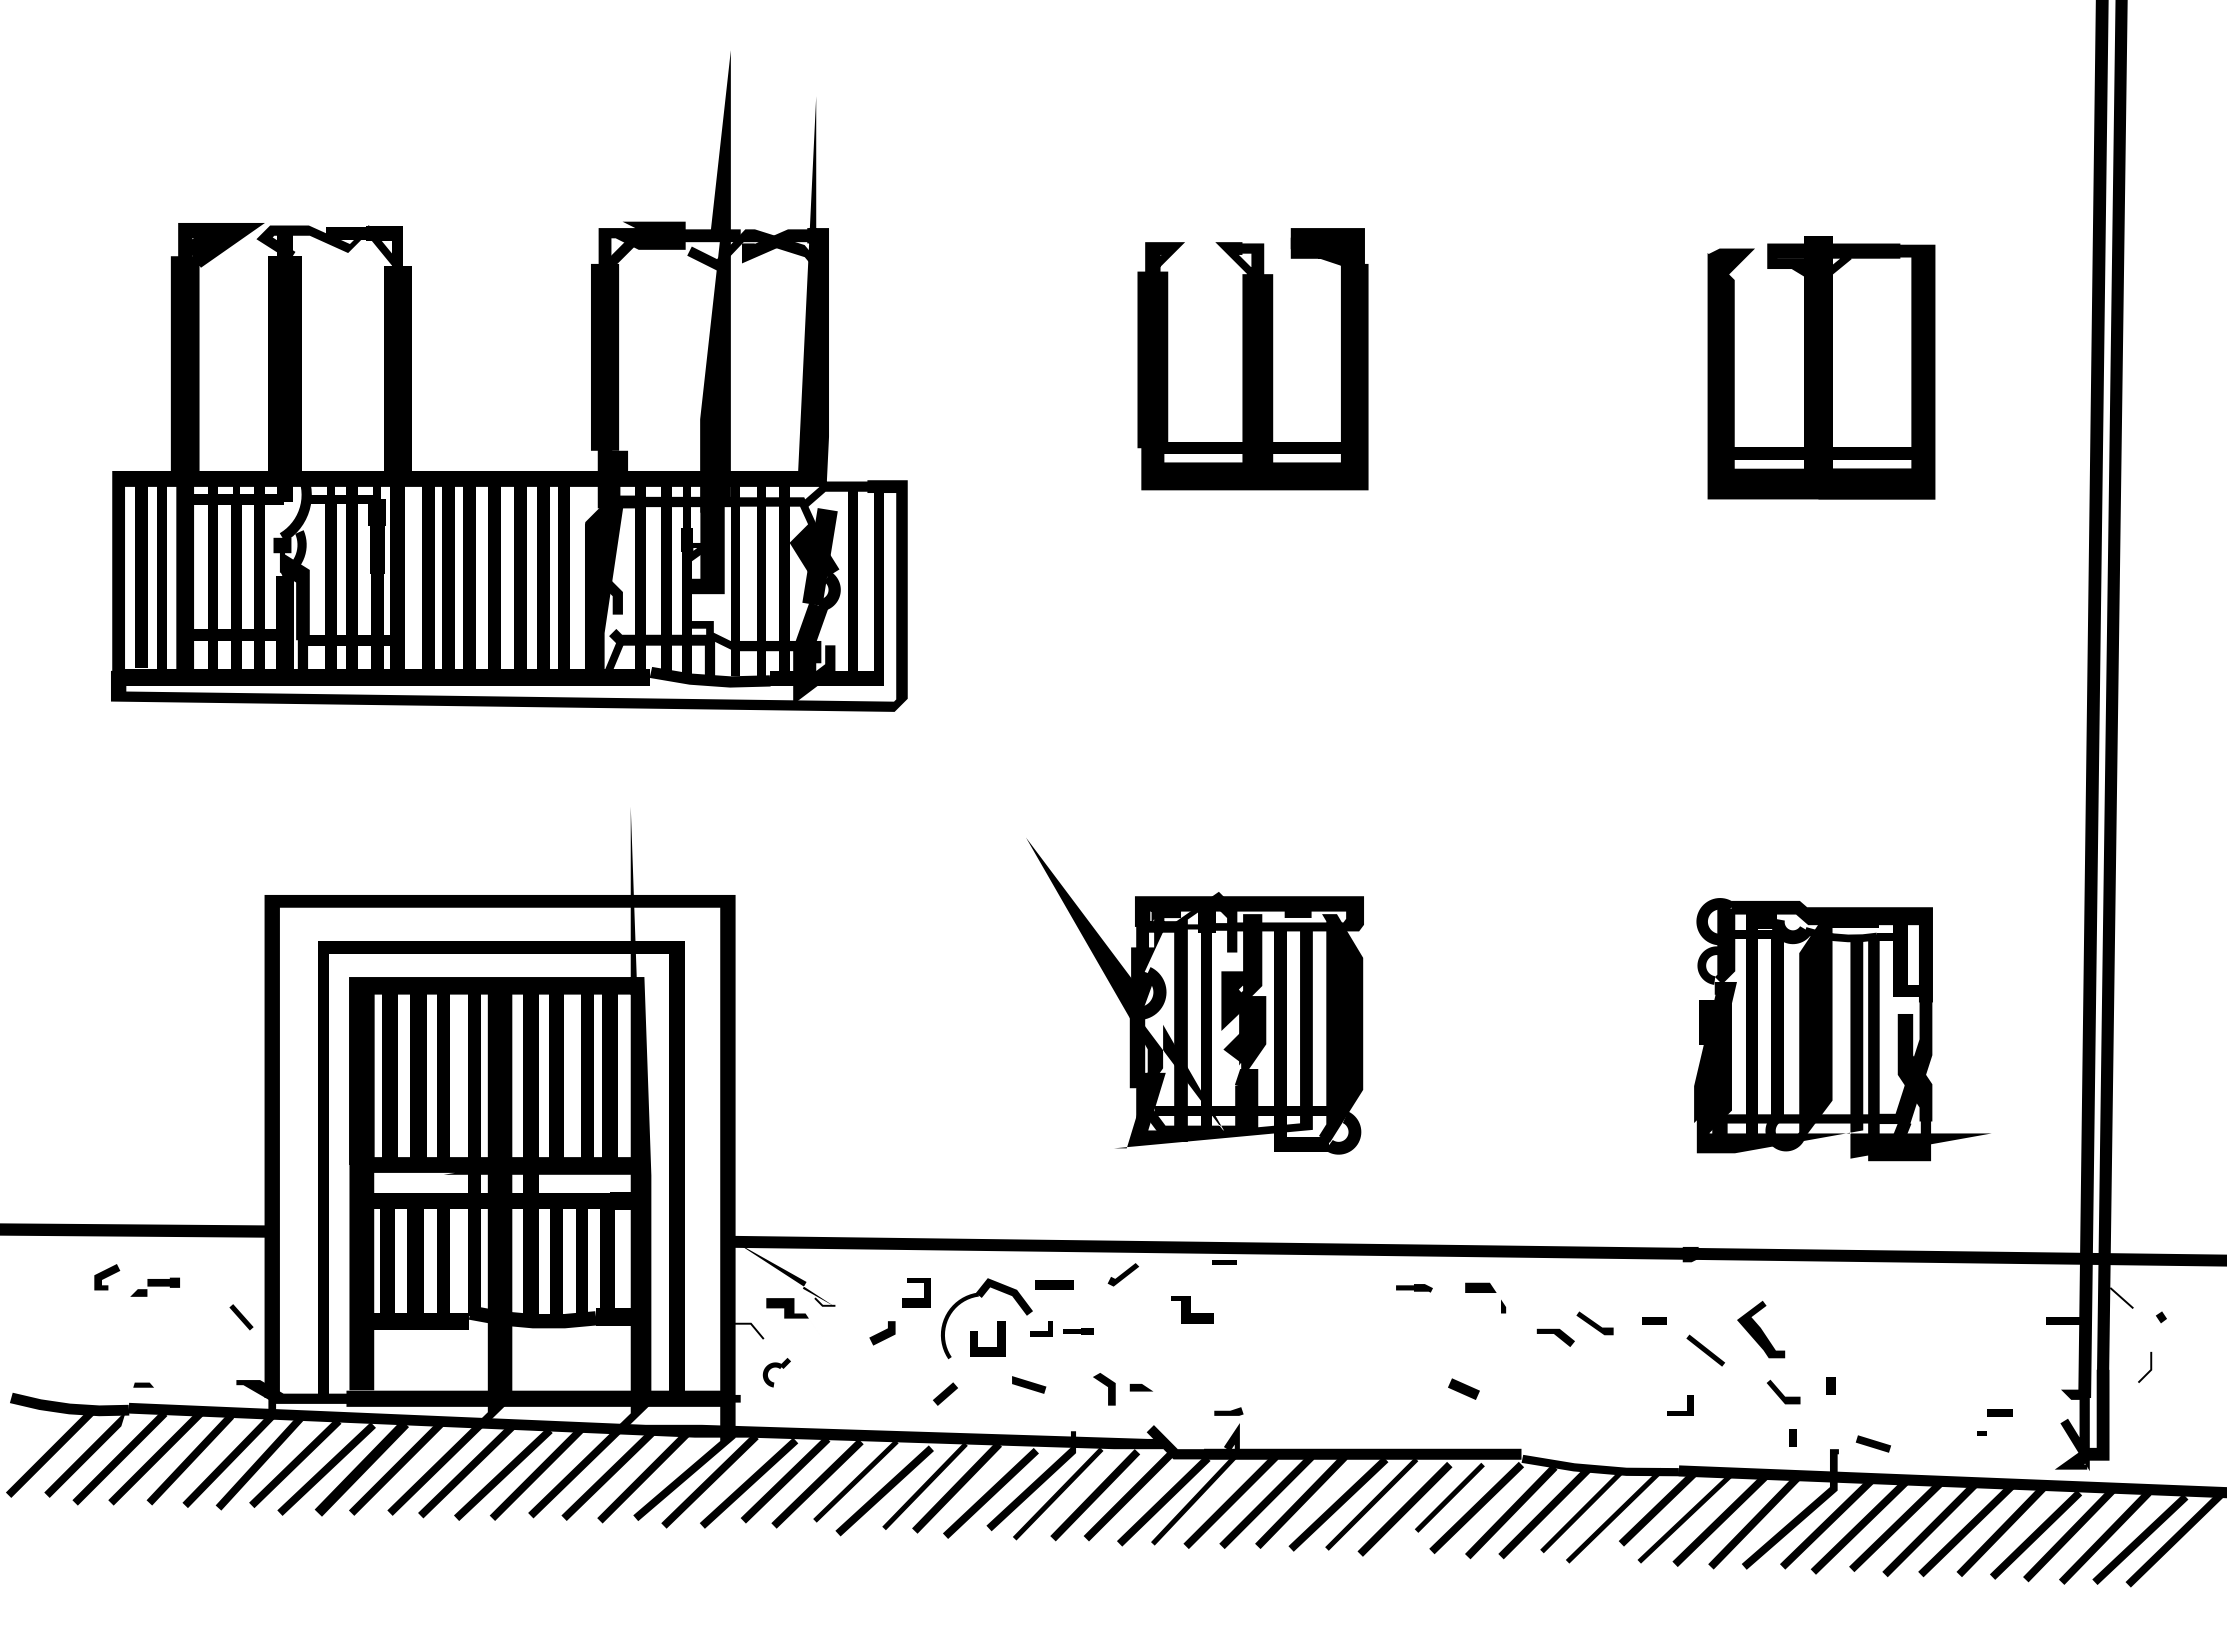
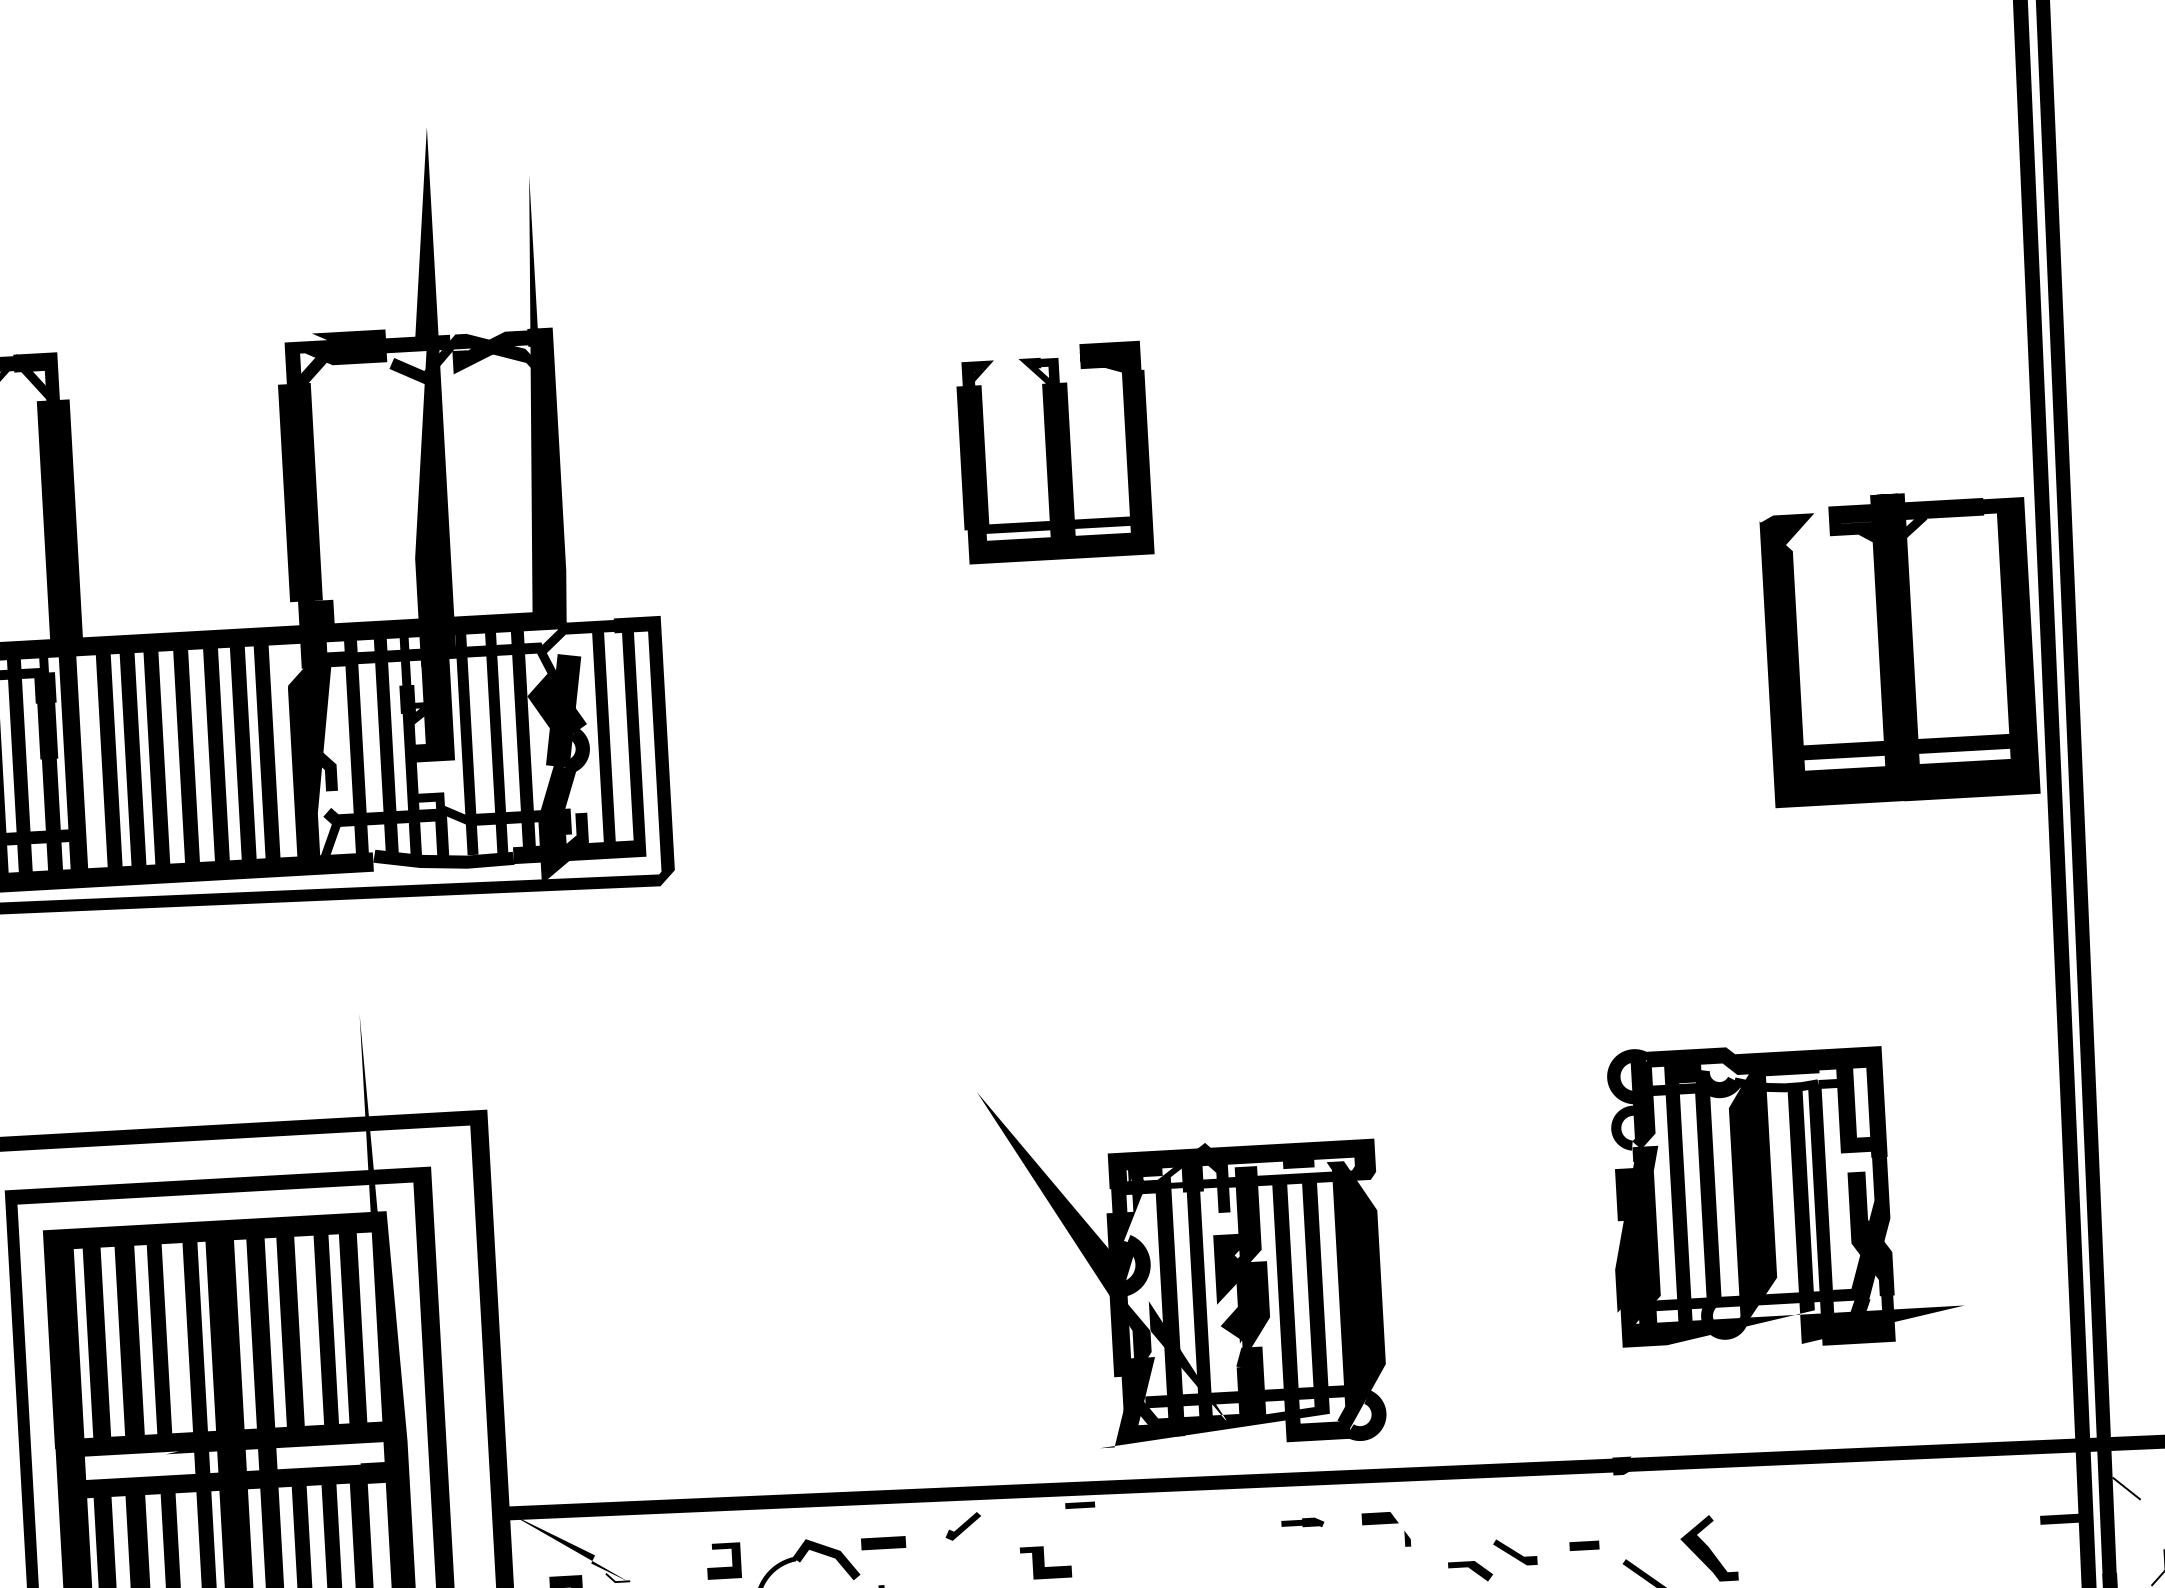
part: (1252, 359) -> (1053, 452), size x0.7
part: (1821, 367) -> (1899, 647), moved
part: (1194, 996) -> (1183, 1266), moved

